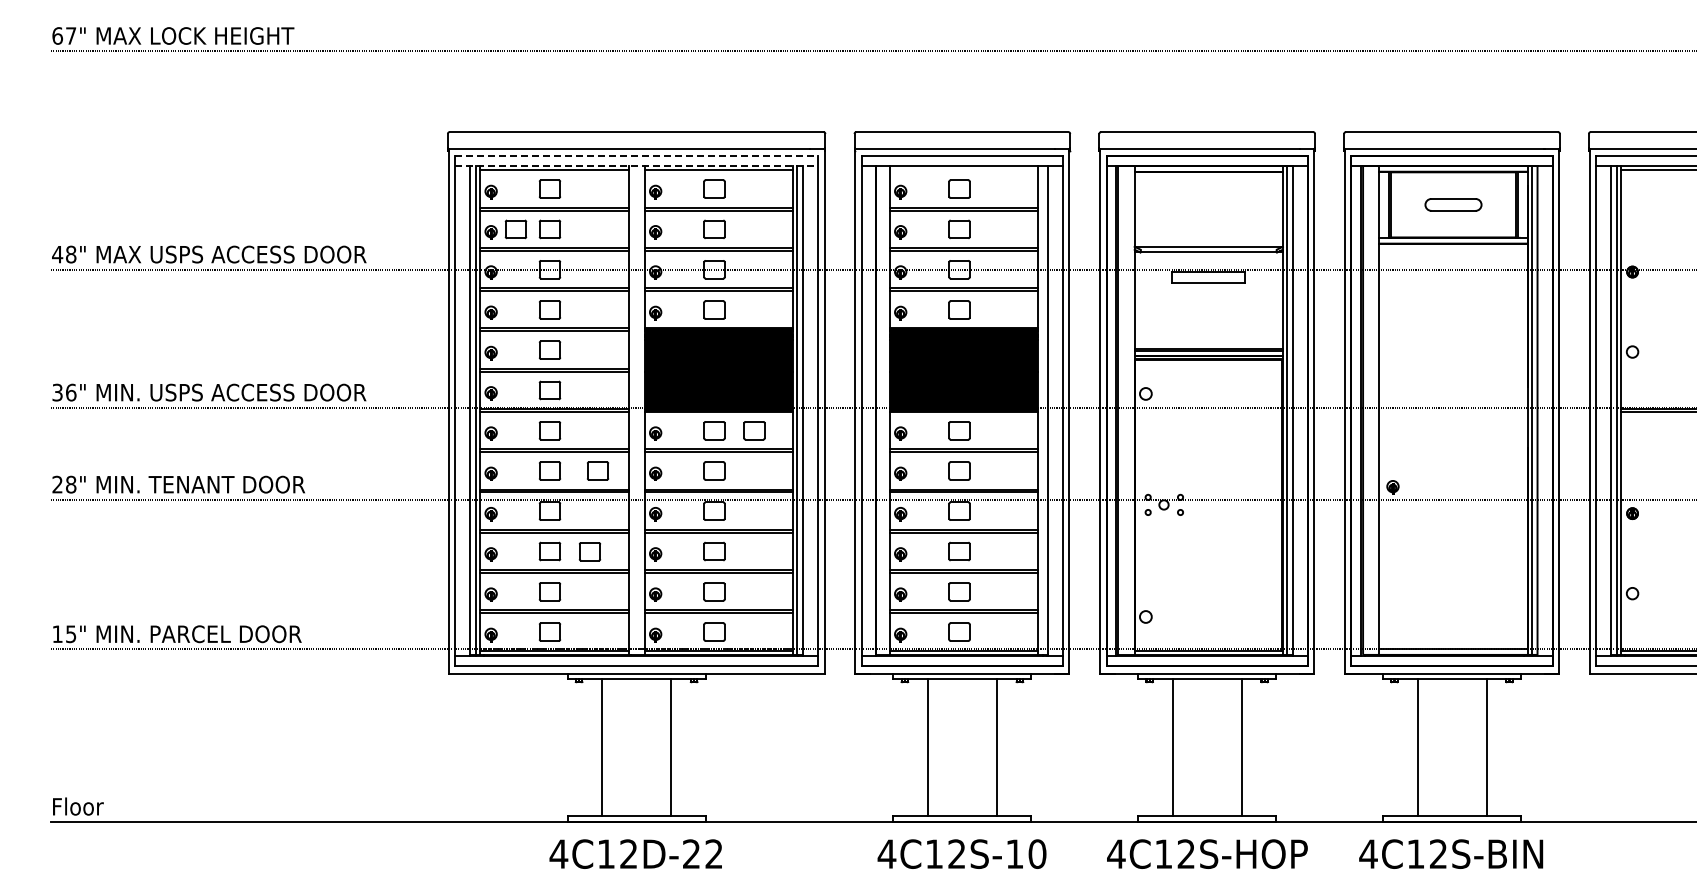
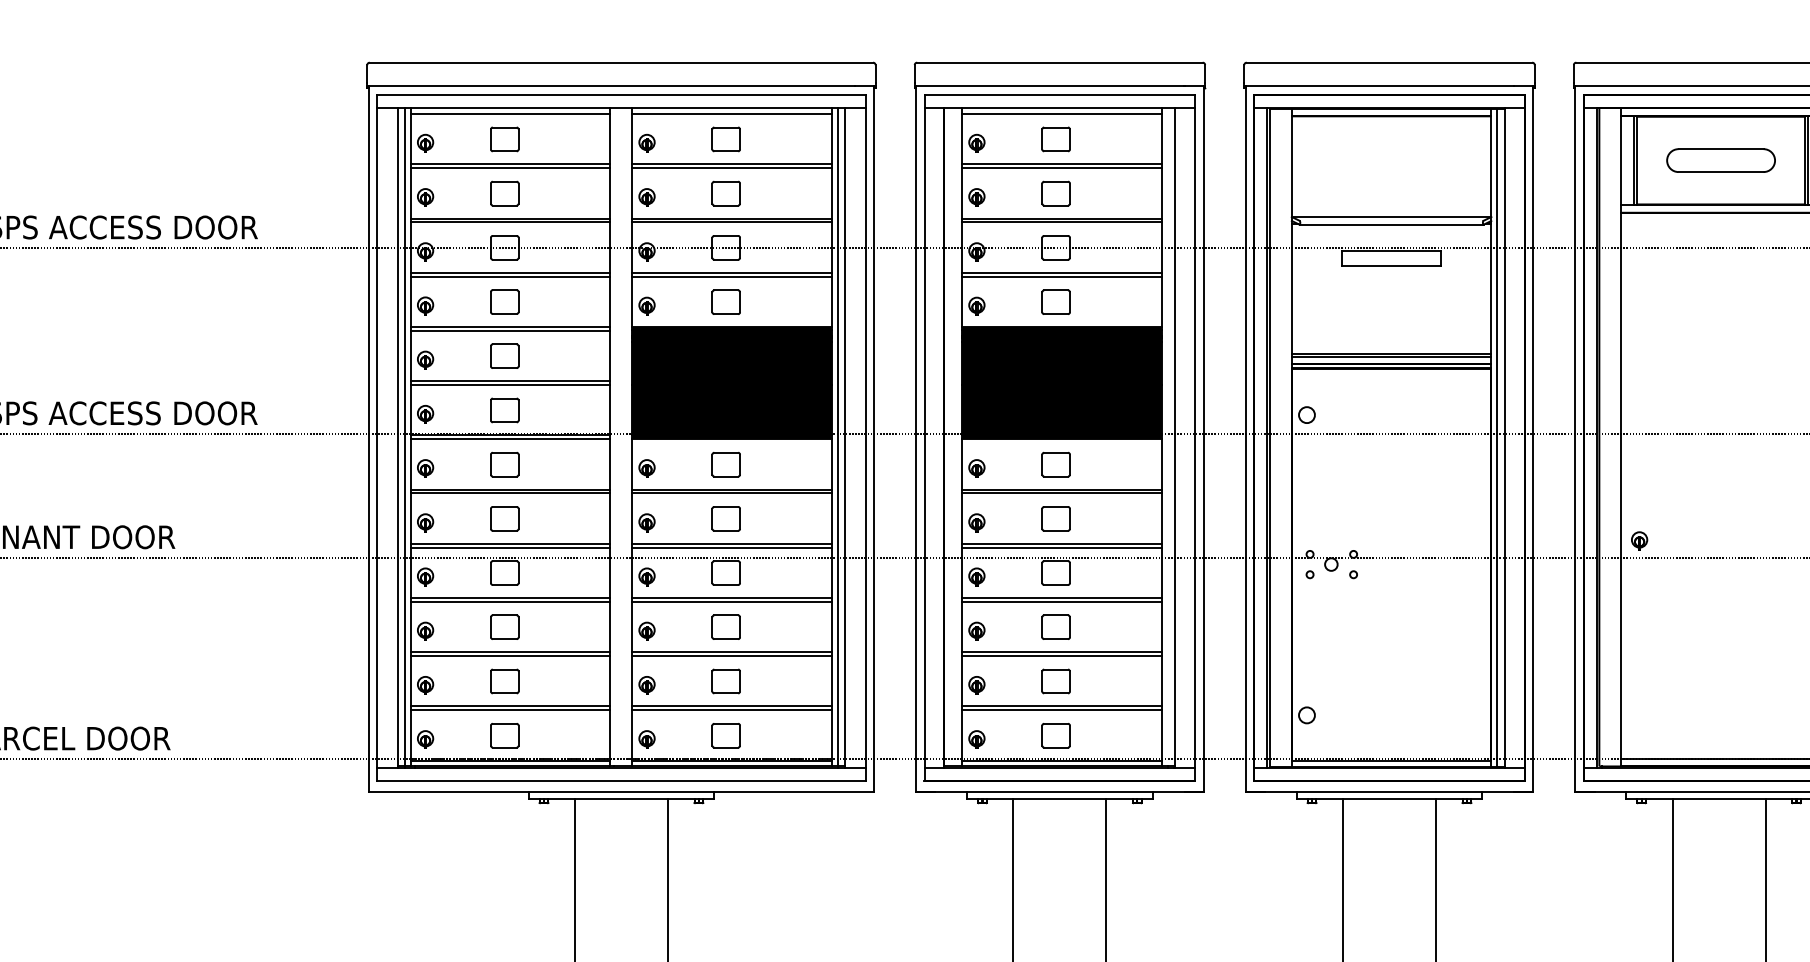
line: (637, 156) -> (622, 95), dashed -> solid
line: (637, 165) -> (622, 107), dashed -> solid
line: (963, 170) -> (1061, 114), added
part: (1453, 204) -> (1721, 160), size x1.43
part: (515, 229) -> (458, 193), removed
part: (754, 430) -> (780, 464), removed
part: (597, 470) -> (568, 518), removed
part: (589, 551) -> (557, 627), removed

